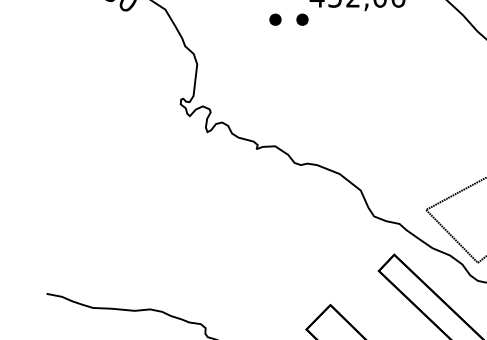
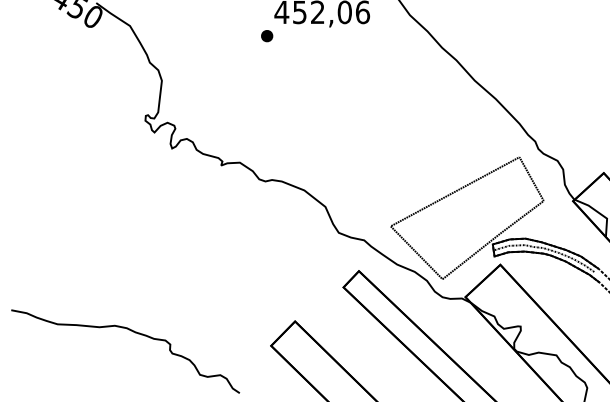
part: (275, 20) -> (240, 36), removed

